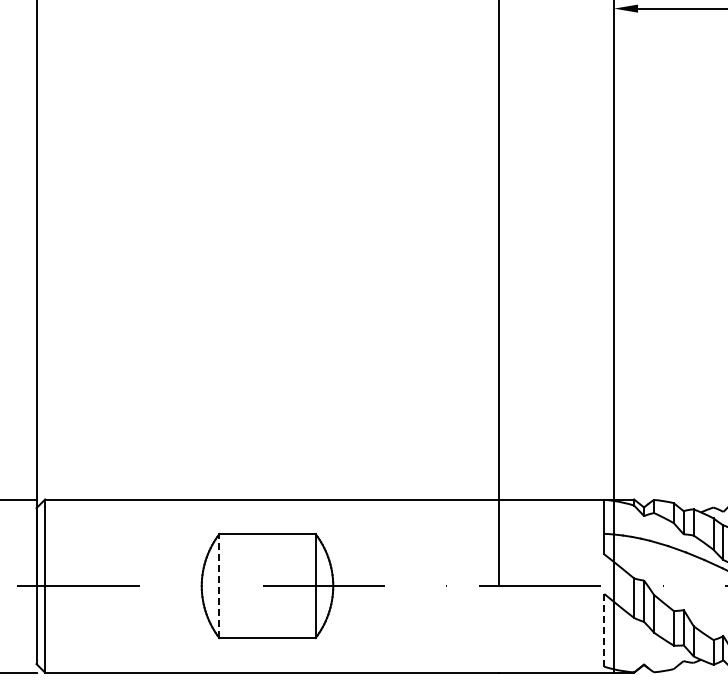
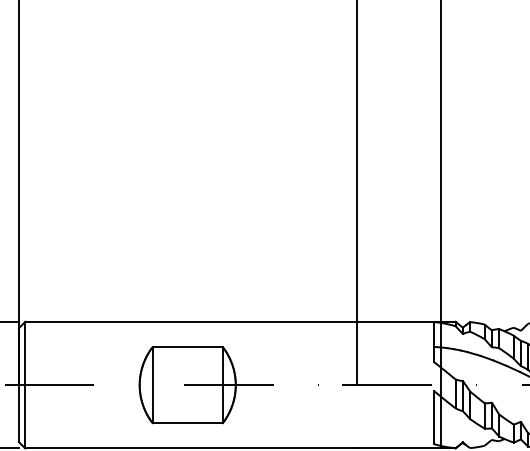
line: (219, 586) -> (152, 385), dashed -> solid
line: (604, 630) -> (433, 417), dashed -> solid

